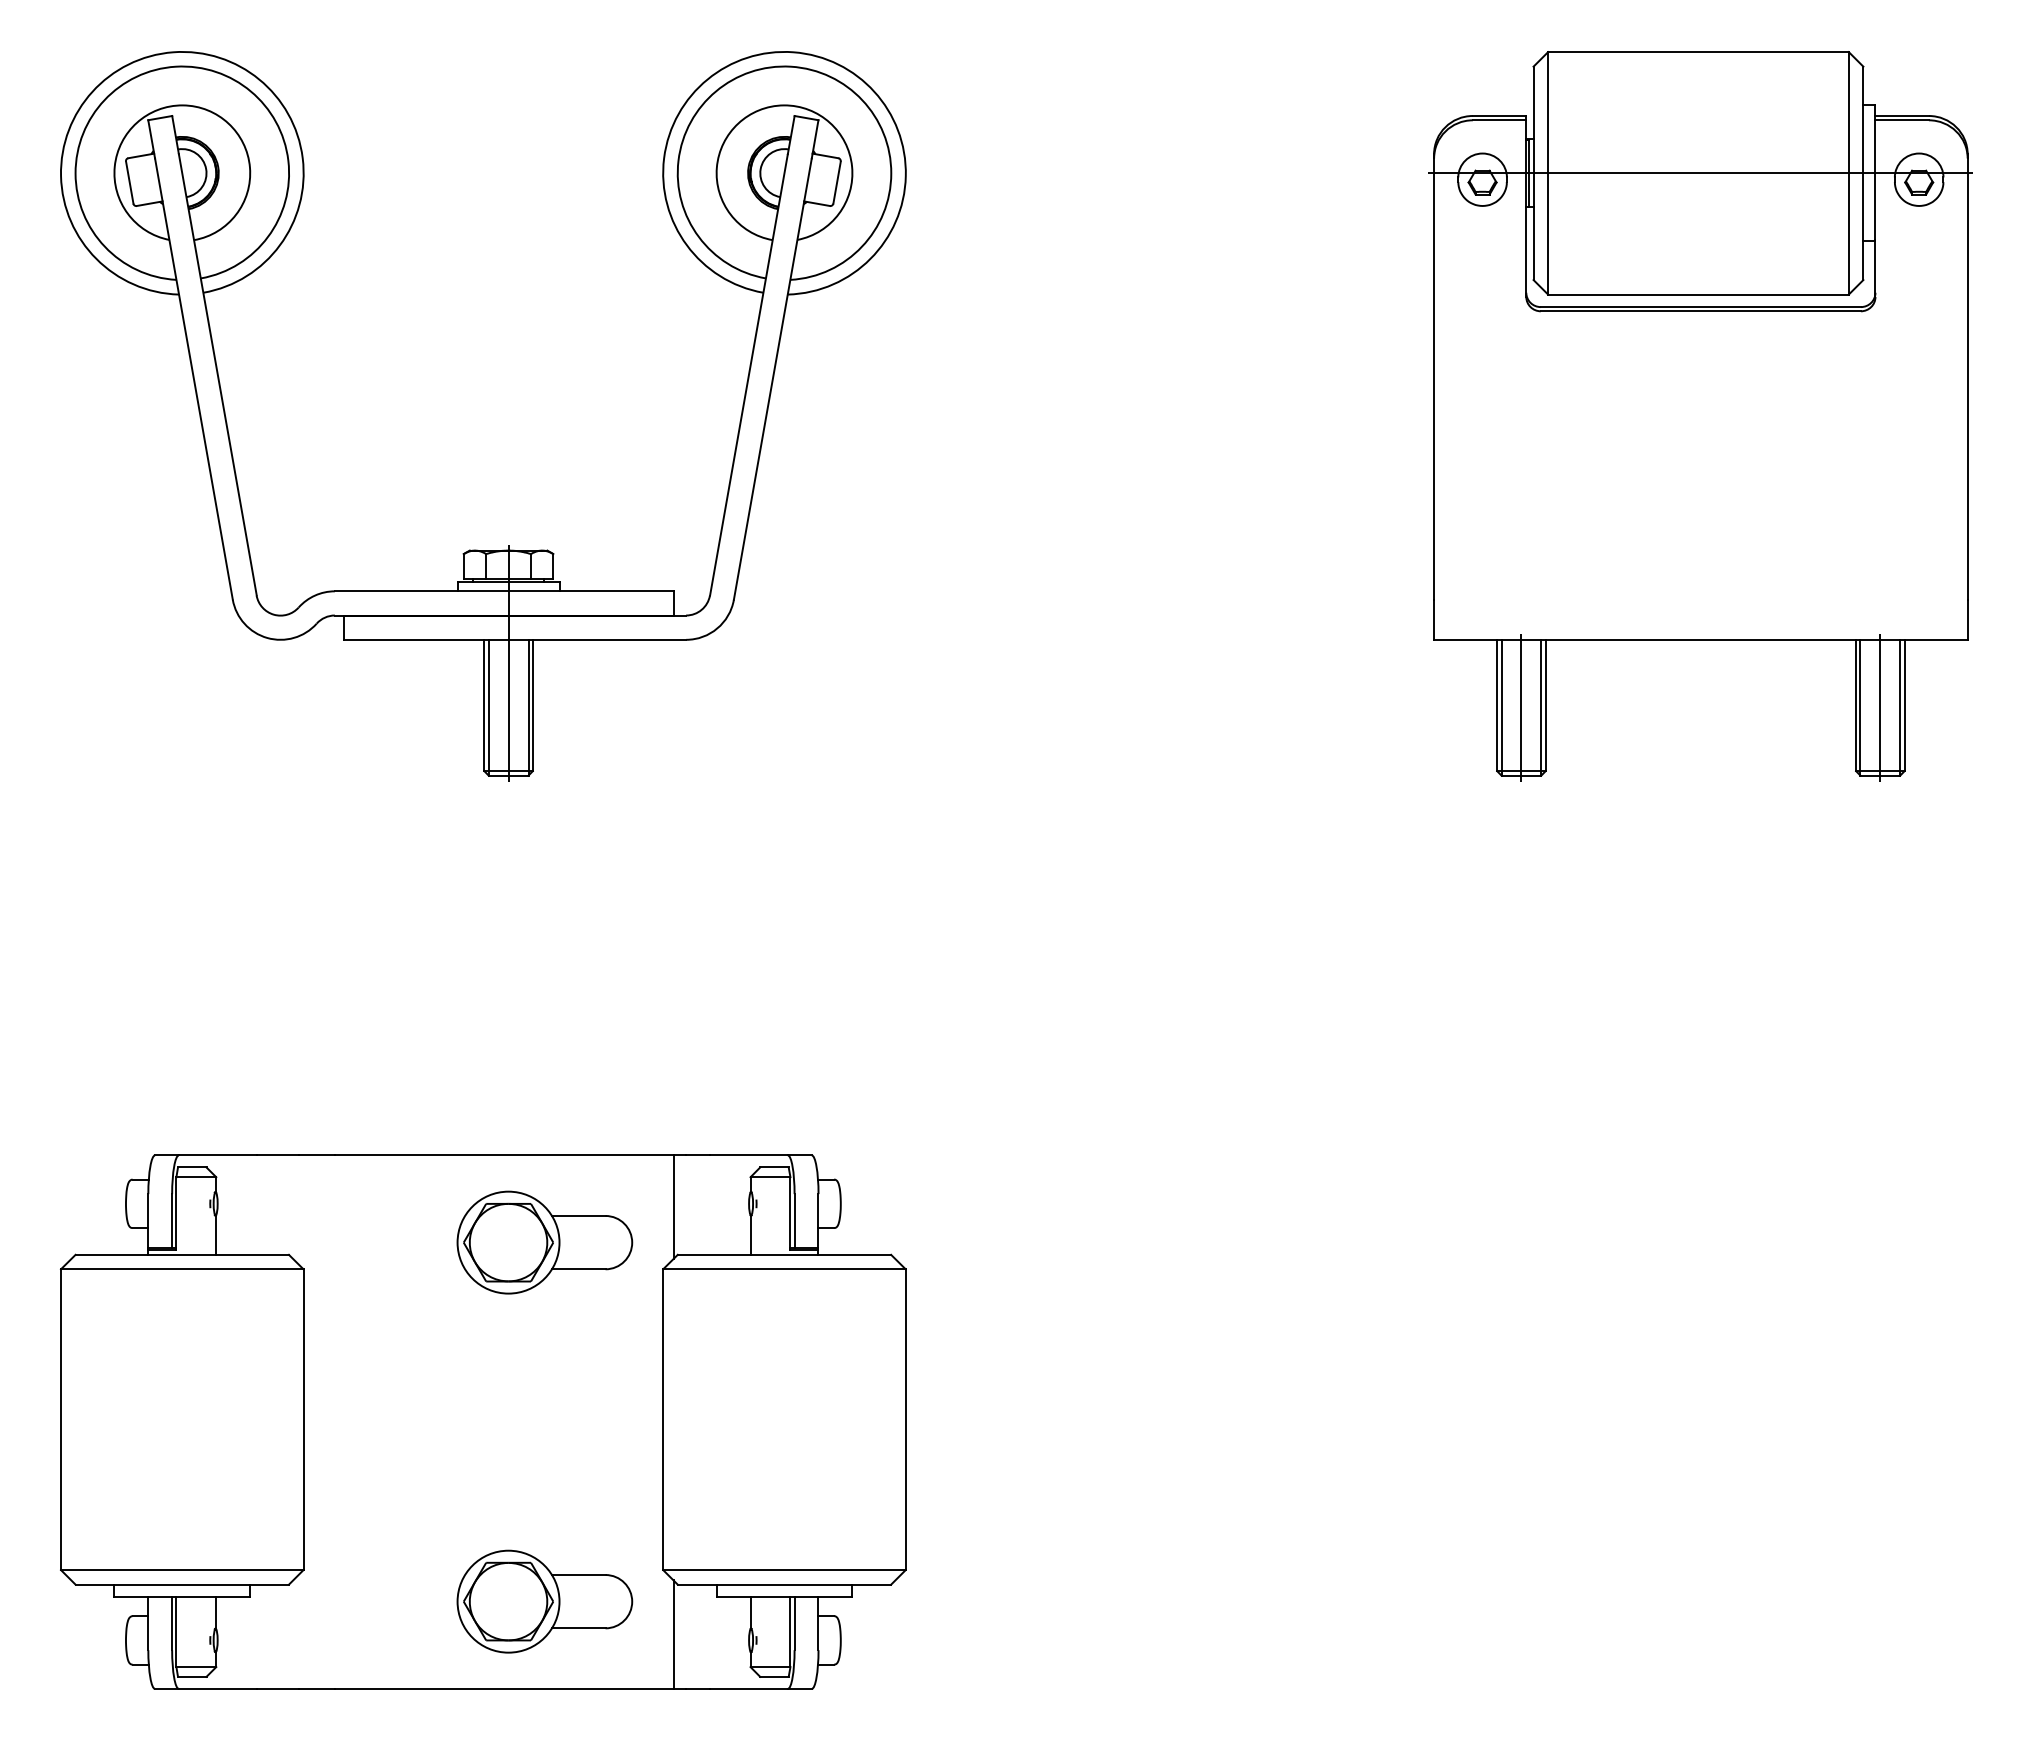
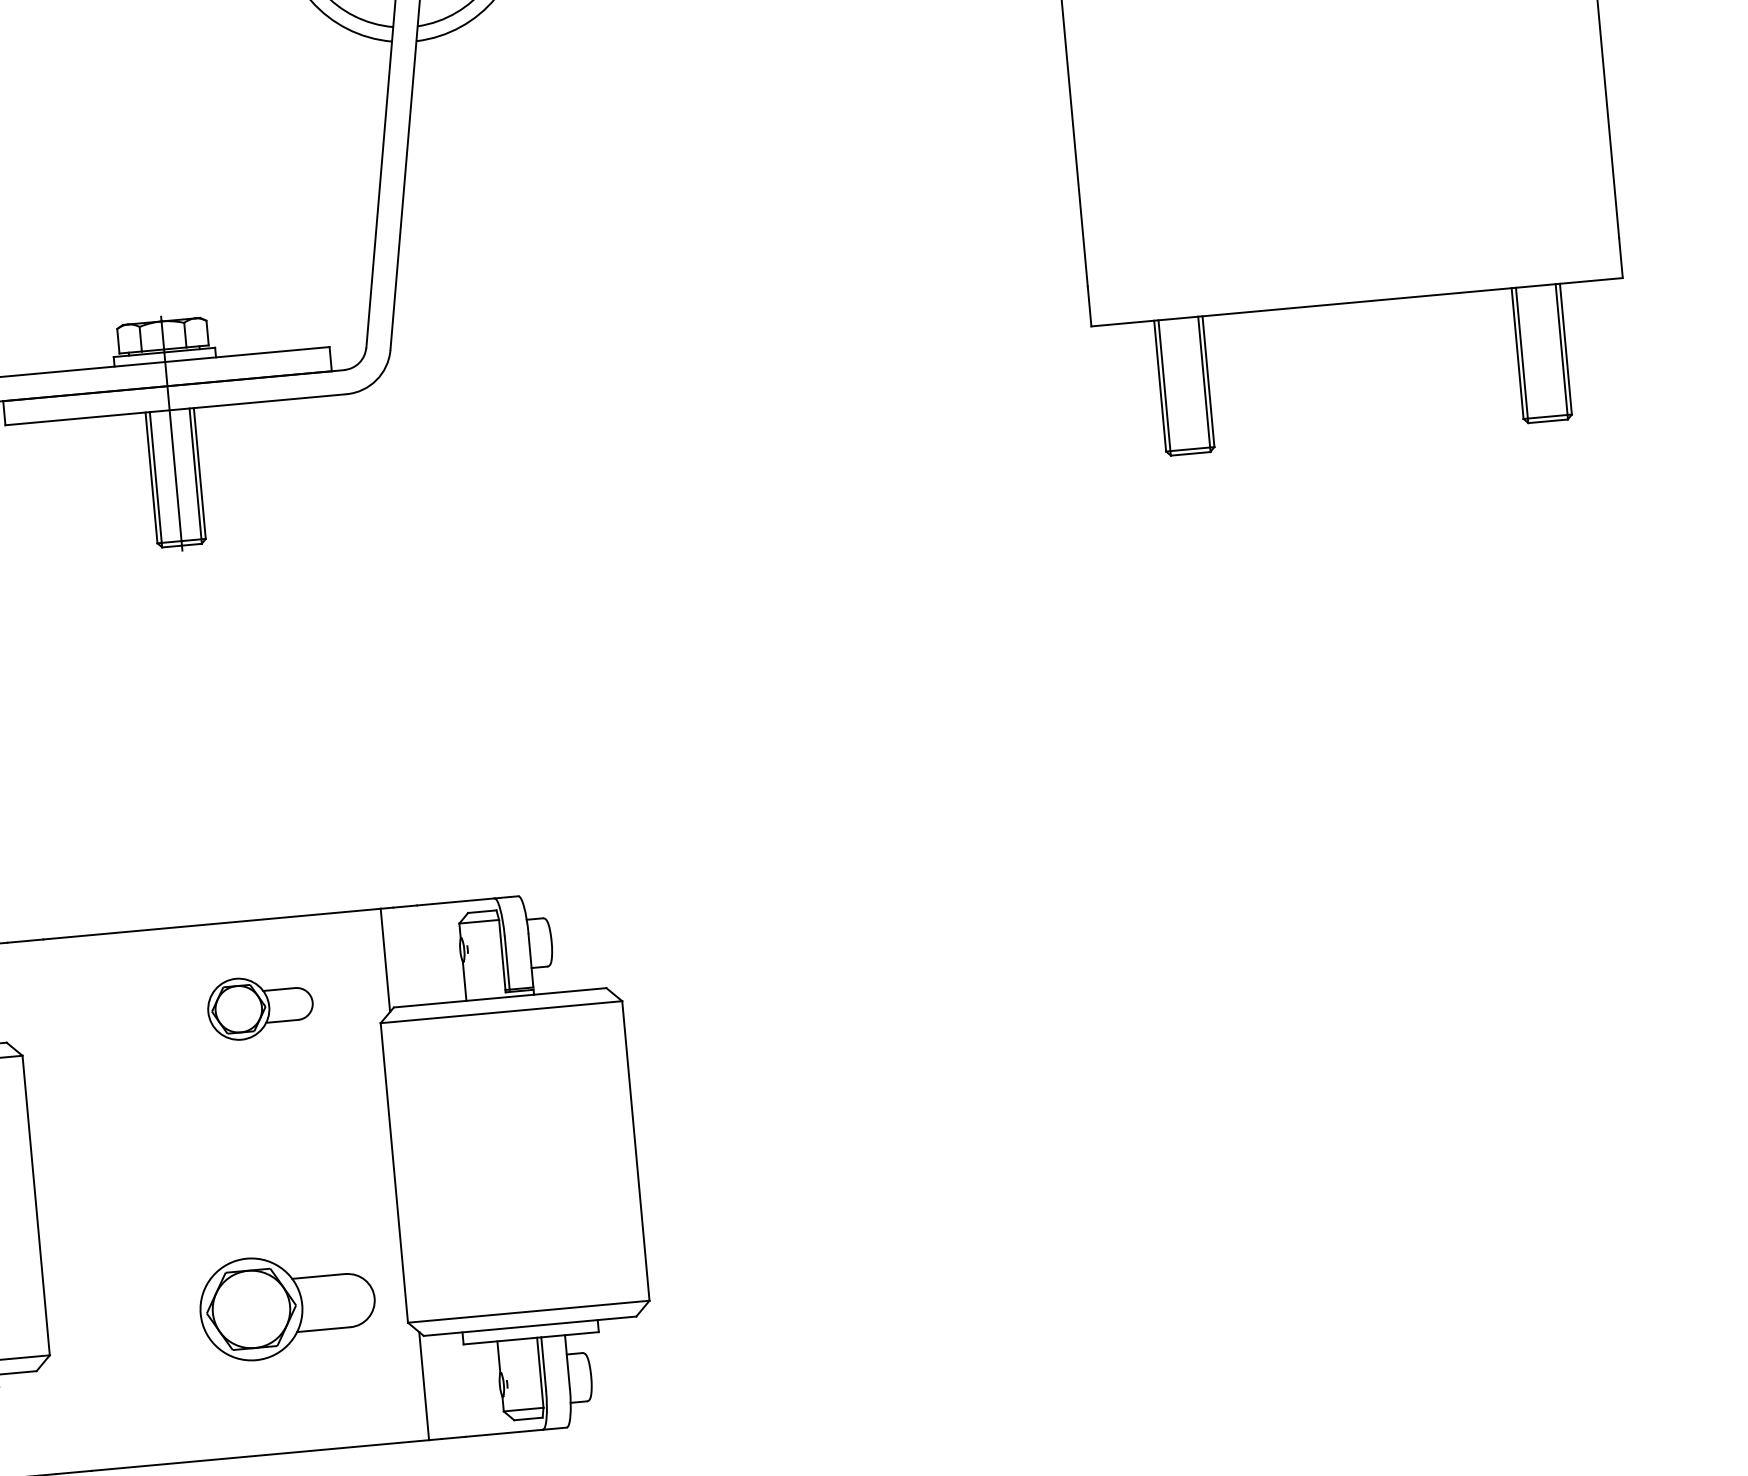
line: (1521, 707) -> (1184, 385), removed
line: (1880, 707) -> (1542, 353), removed
part: (544, 1242) -> (260, 1007), size x0.6
part: (544, 1601) -> (287, 1306), moved

